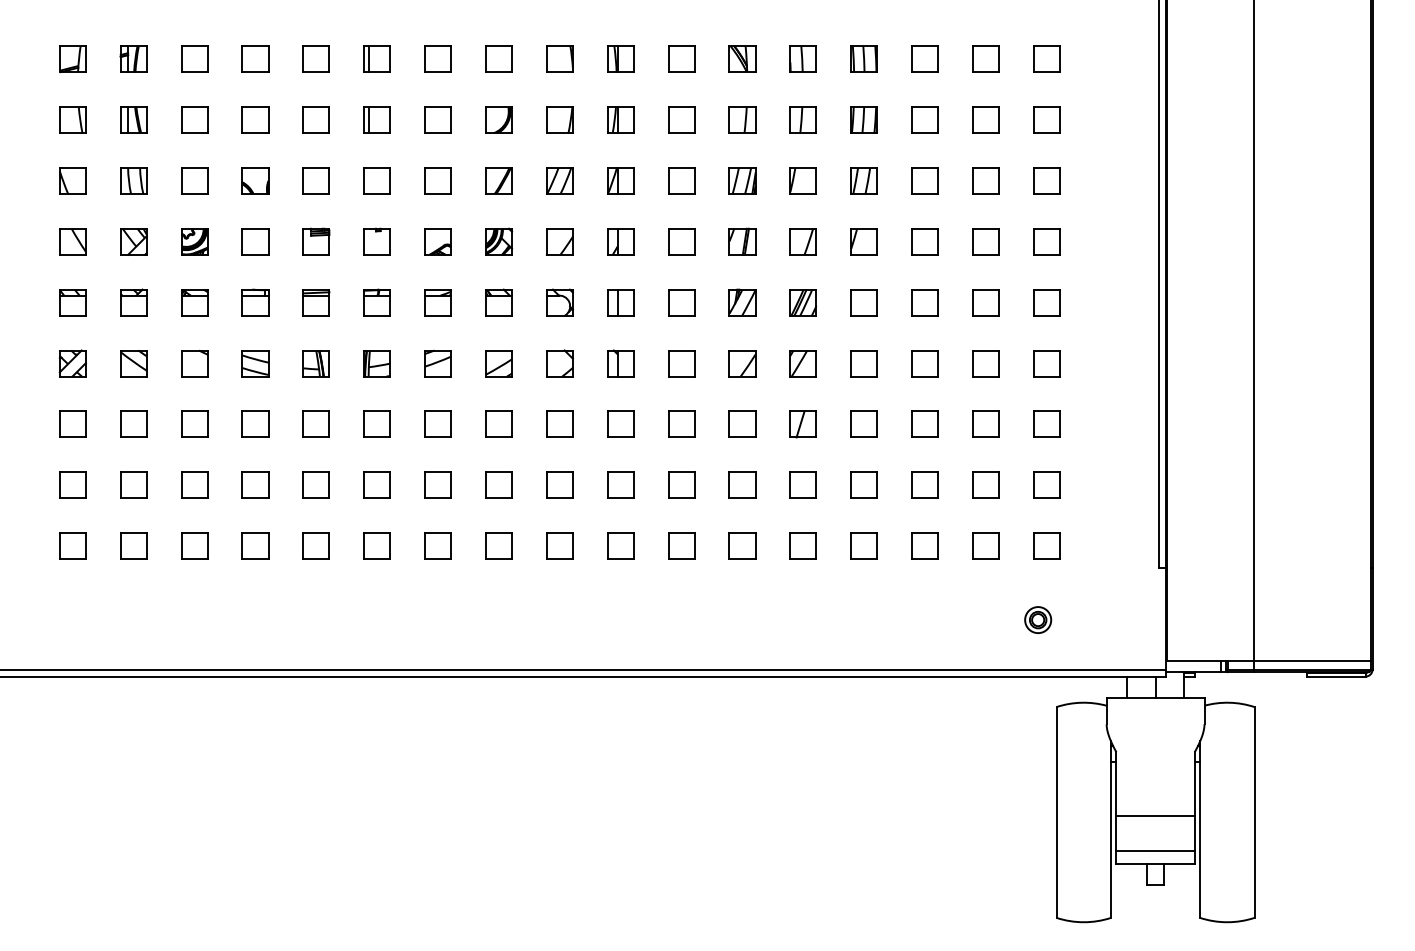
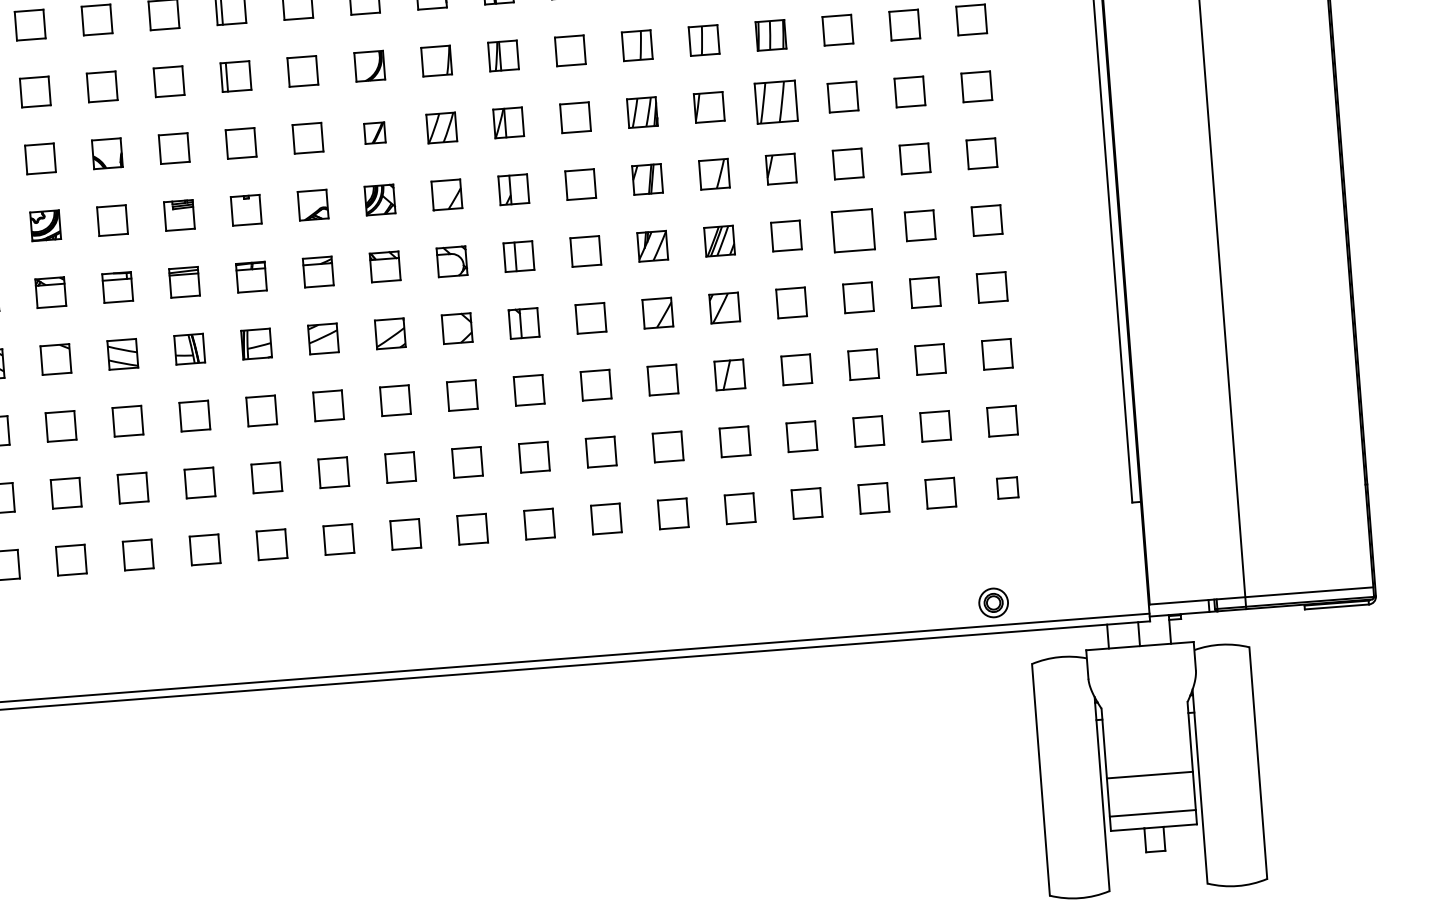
part: (498, 180) -> (374, 132), size x0.7
part: (863, 180) -> (775, 101), size x1.4
part: (924, 302) -> (852, 230), size x1.4
part: (1046, 545) -> (1007, 487), size x0.7
part: (1038, 619) -> (993, 602), moved

